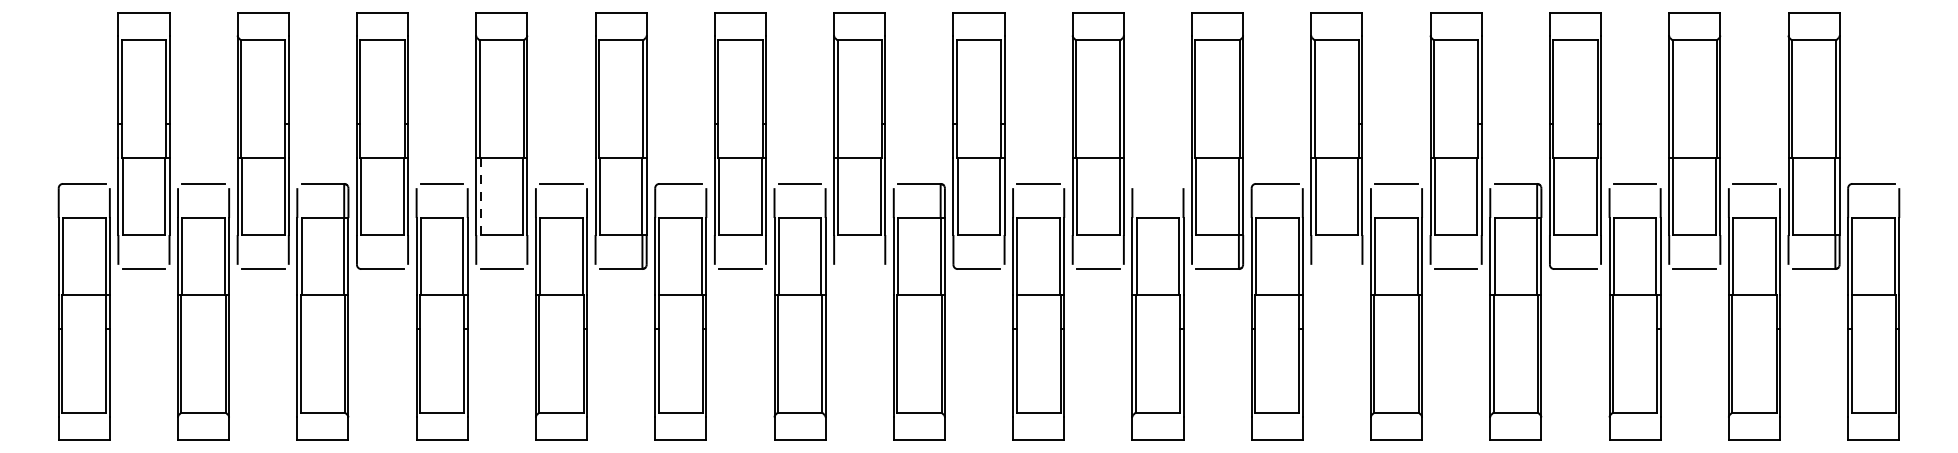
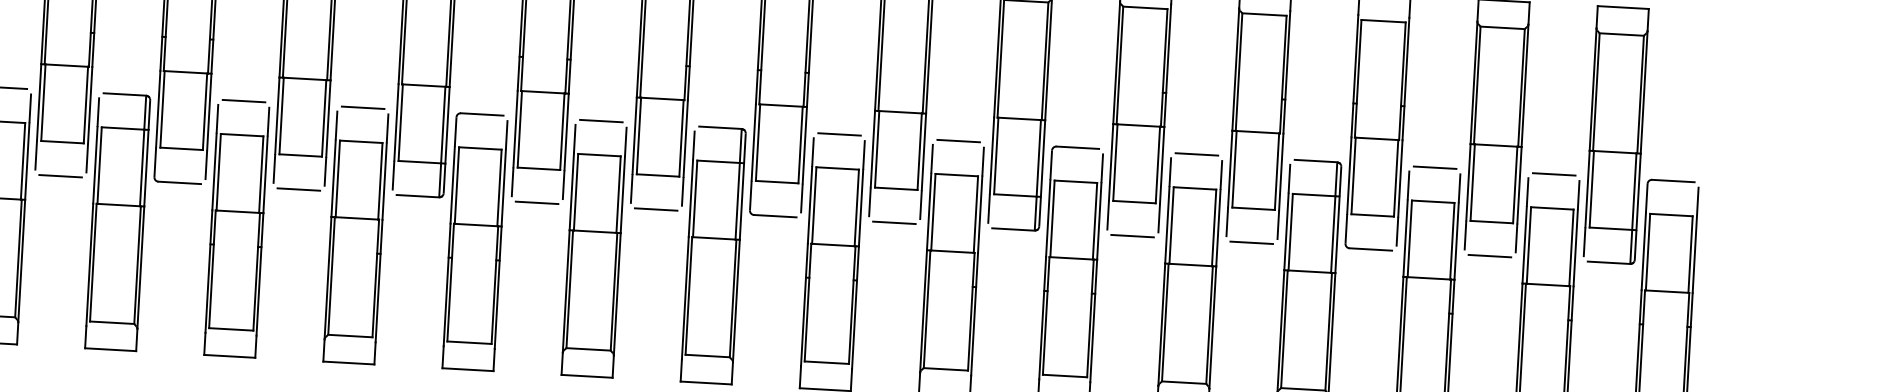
line: (1157, 183) -> (958, 140), added
line: (480, 196) -> (281, 115), dashed -> solid
line: (859, 269) -> (655, 209), added
line: (1336, 269) -> (1132, 236), added

